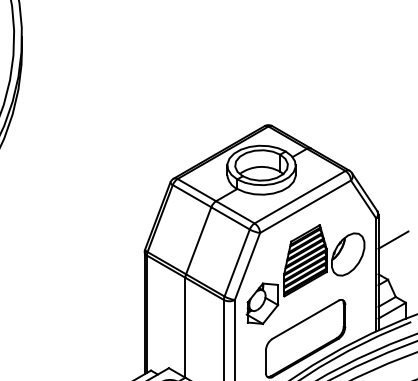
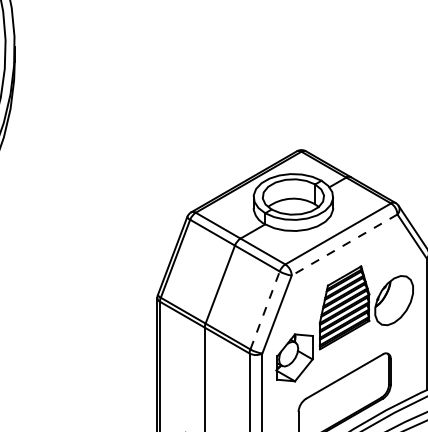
line: (305, 207) -> (344, 245), solid -> dashed
line: (237, 263) -> (265, 311), solid -> dashed

